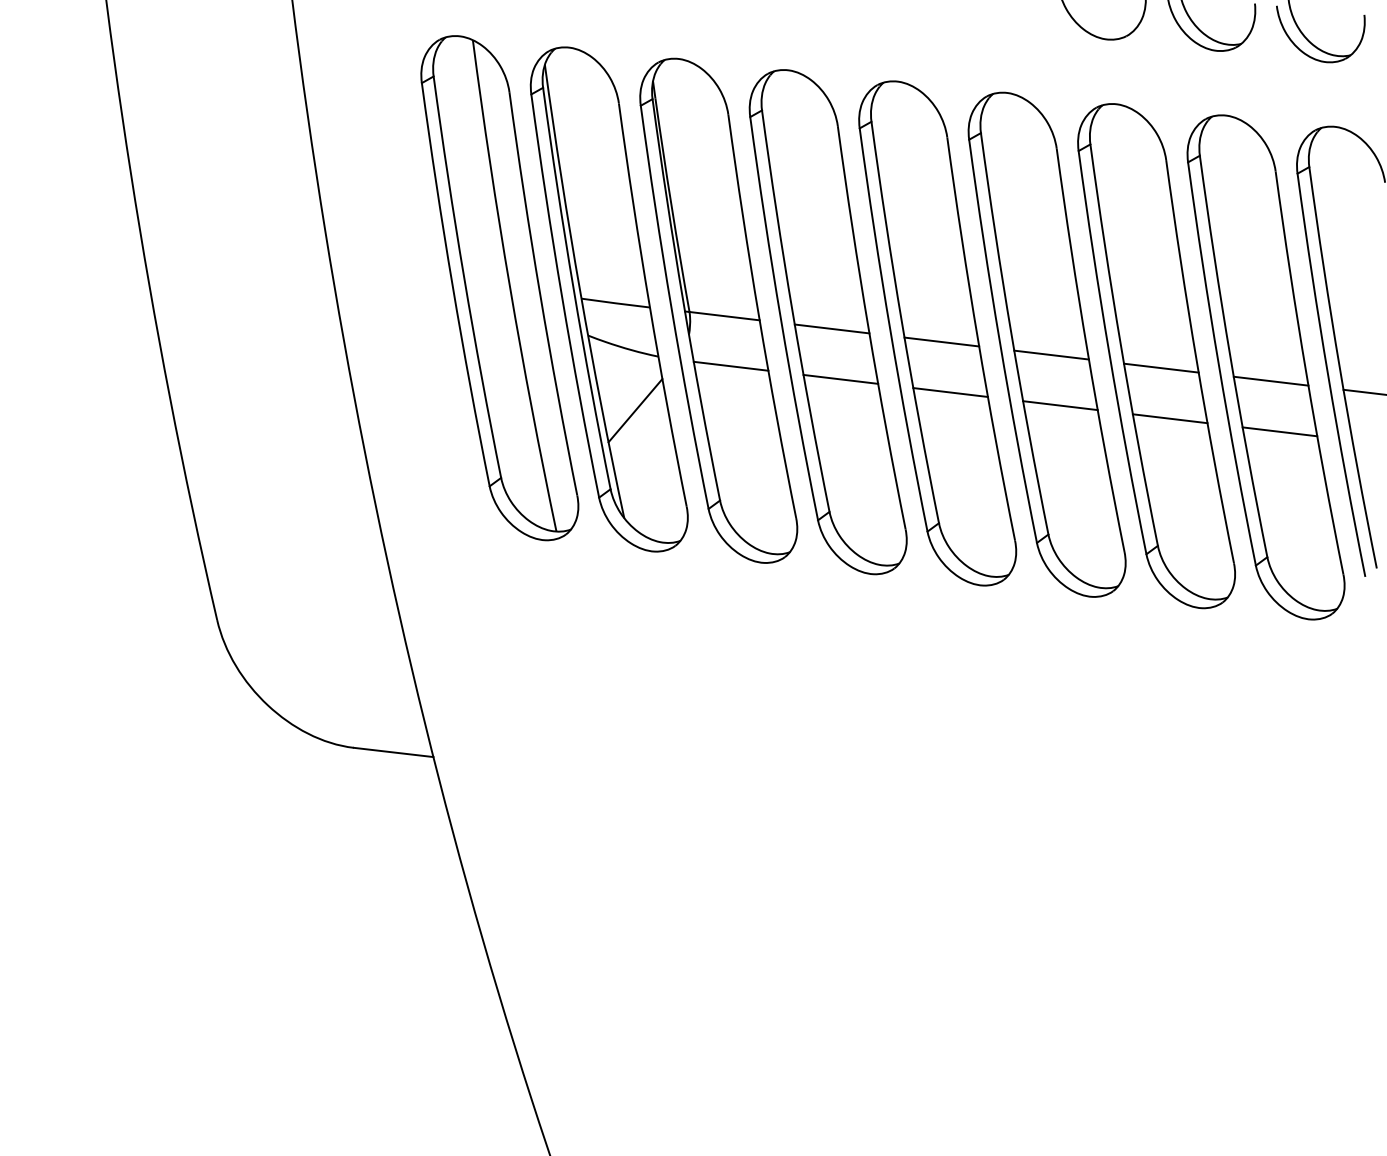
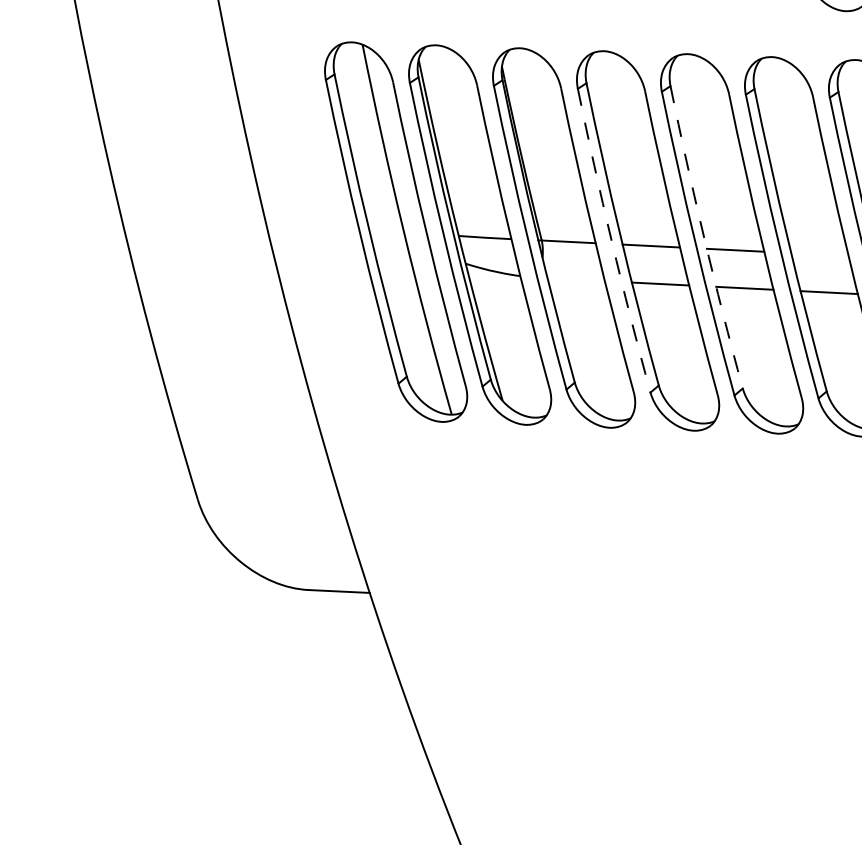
arc: (780, 319) -> (611, 241), solid -> dashed
arc: (902, 323) -> (704, 238), solid -> dashed
line: (1051, 354) -> (819, 254), removed
line: (730, 365) -> (575, 279), removed
line: (635, 410) -> (505, 318), removed

